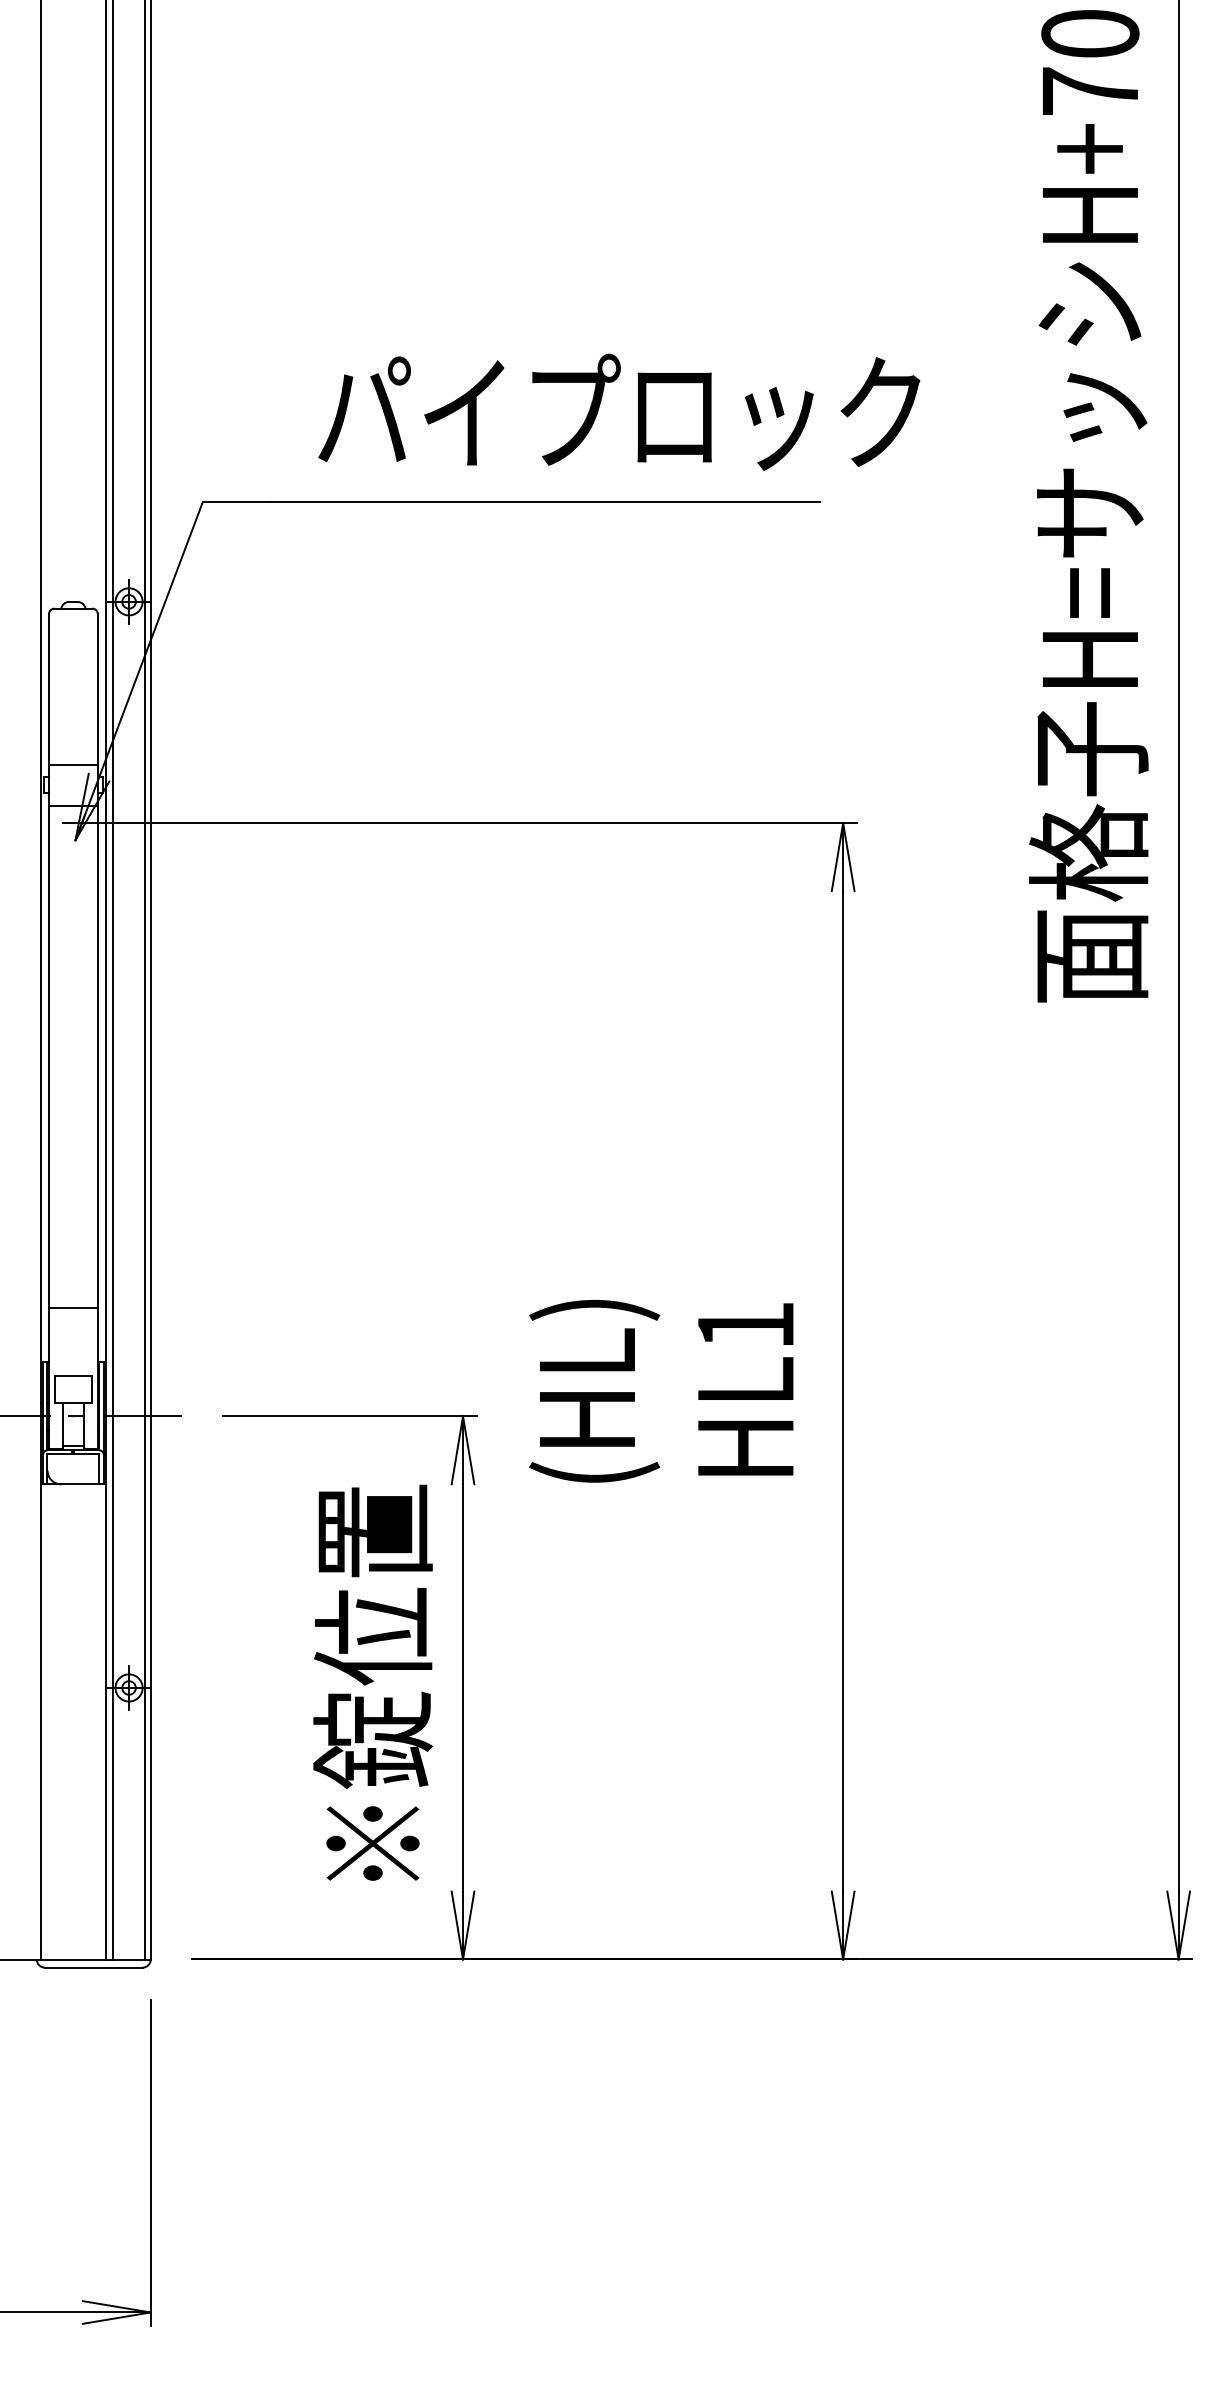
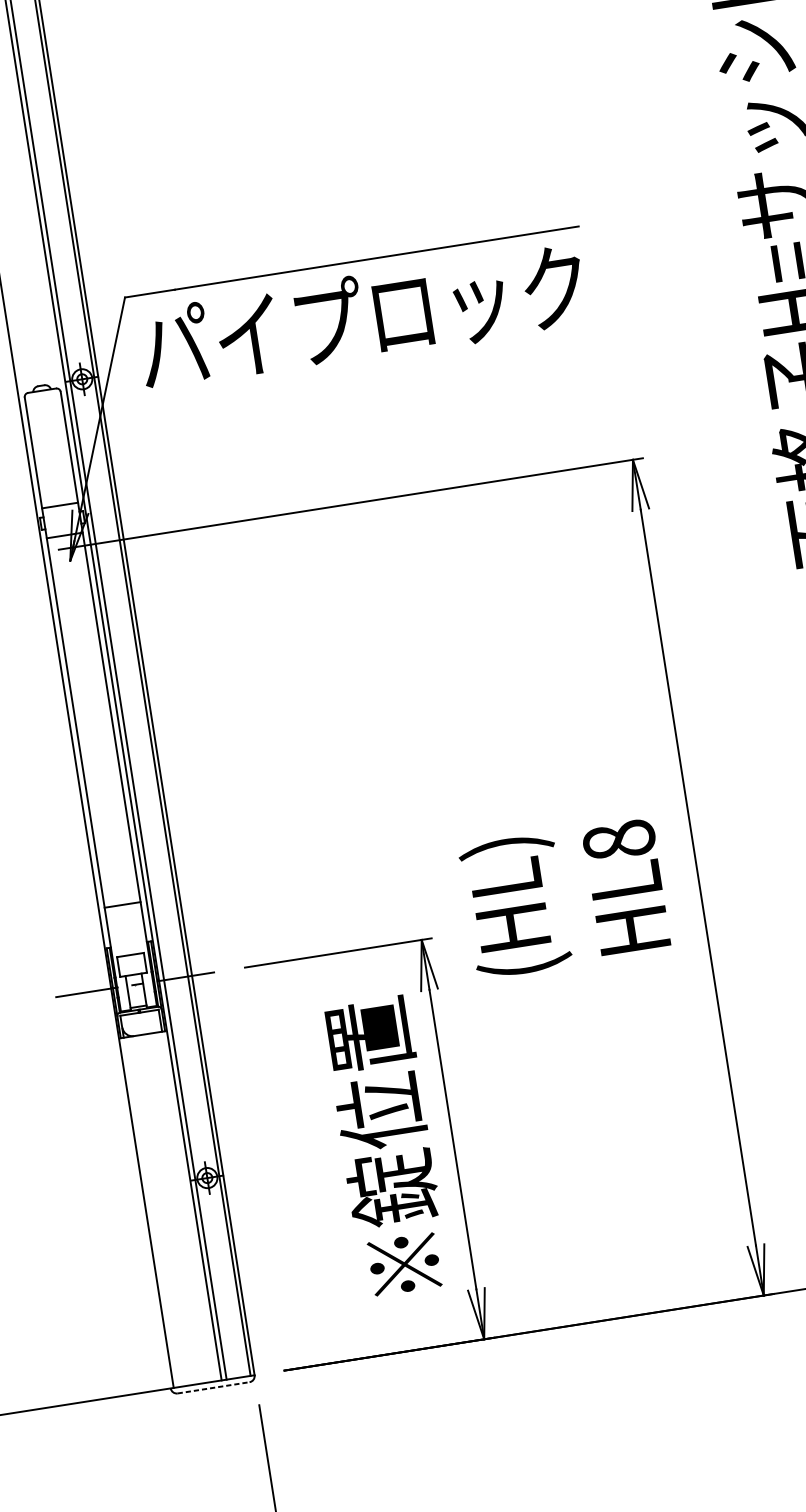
text: (619, 411) -> (362, 317), moved
text: (745, 1325) -> (618, 840), HL1 -> HL8
line: (93, 1967) -> (213, 1387), solid -> dashed

